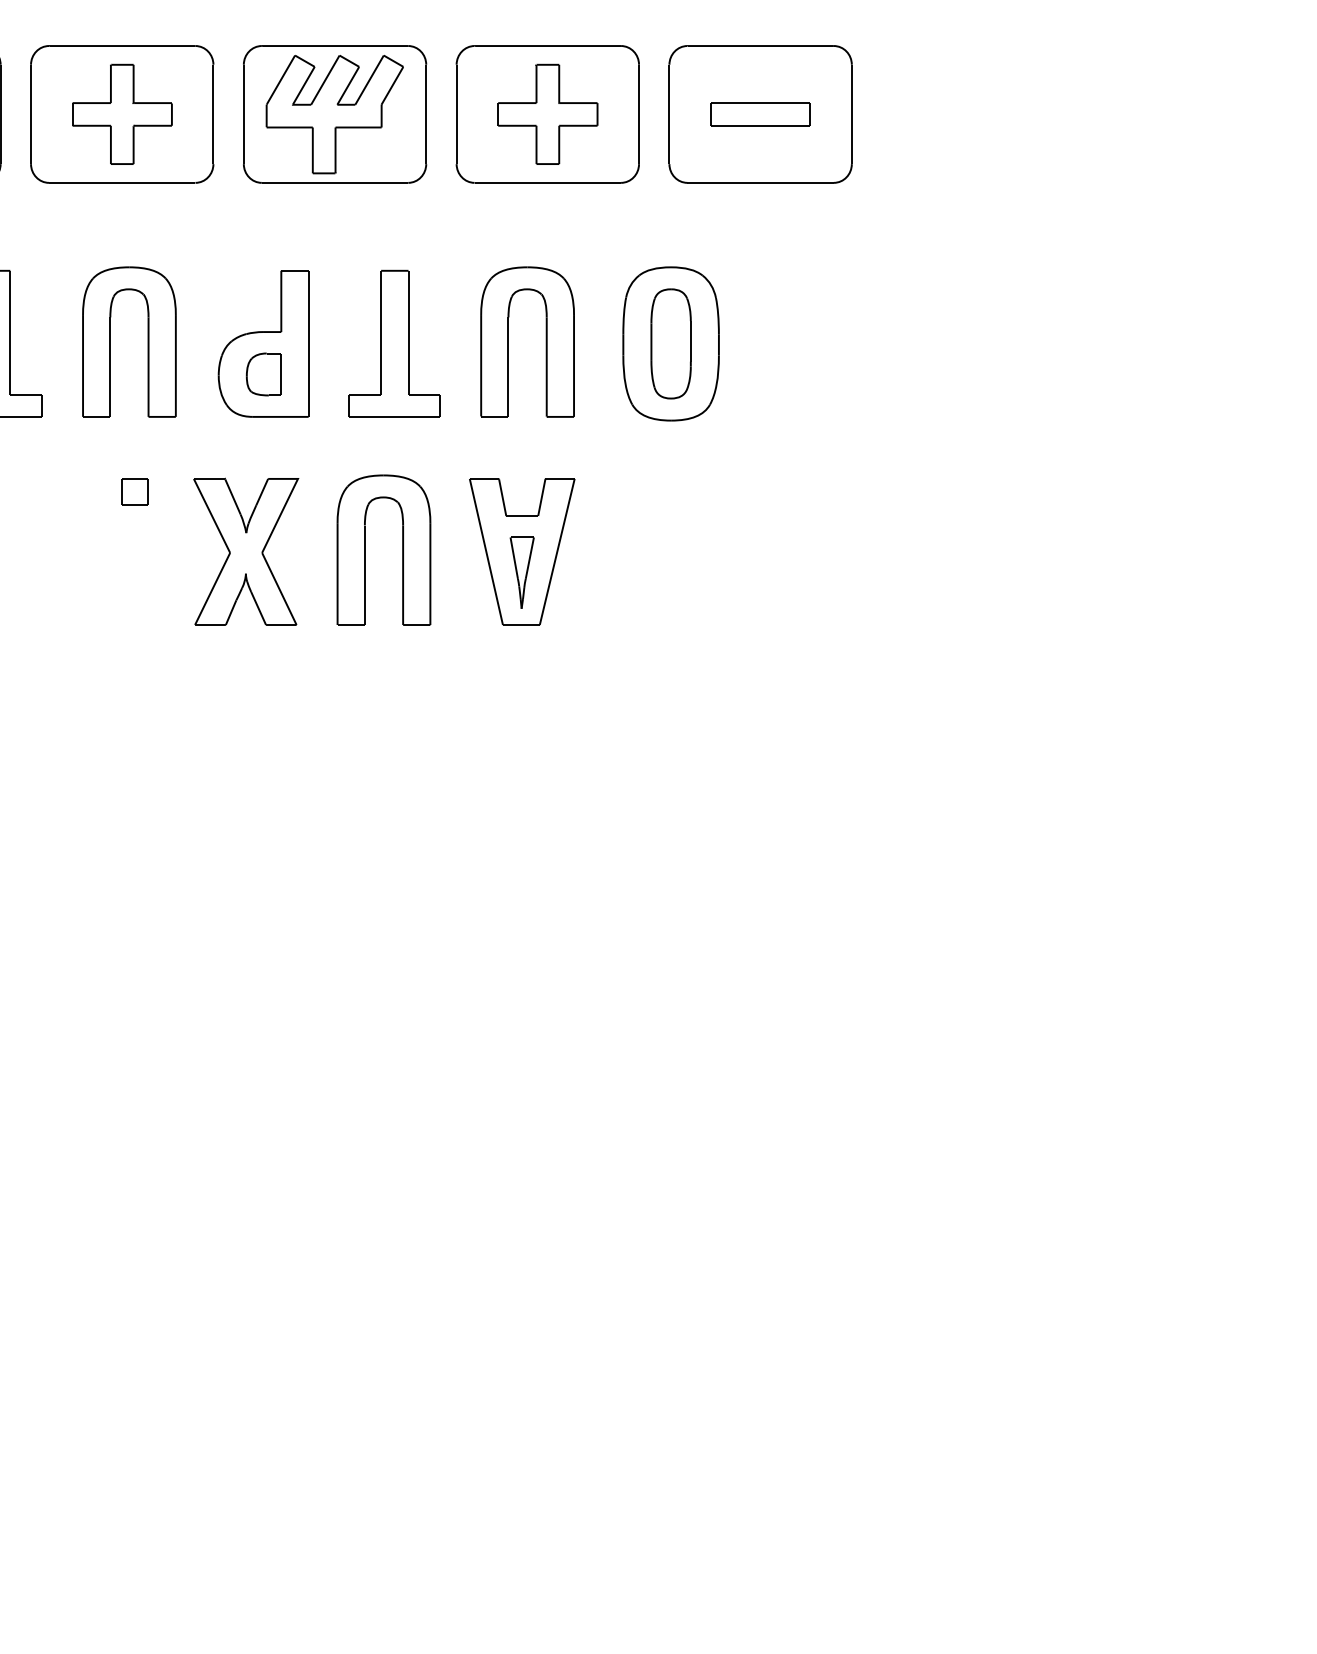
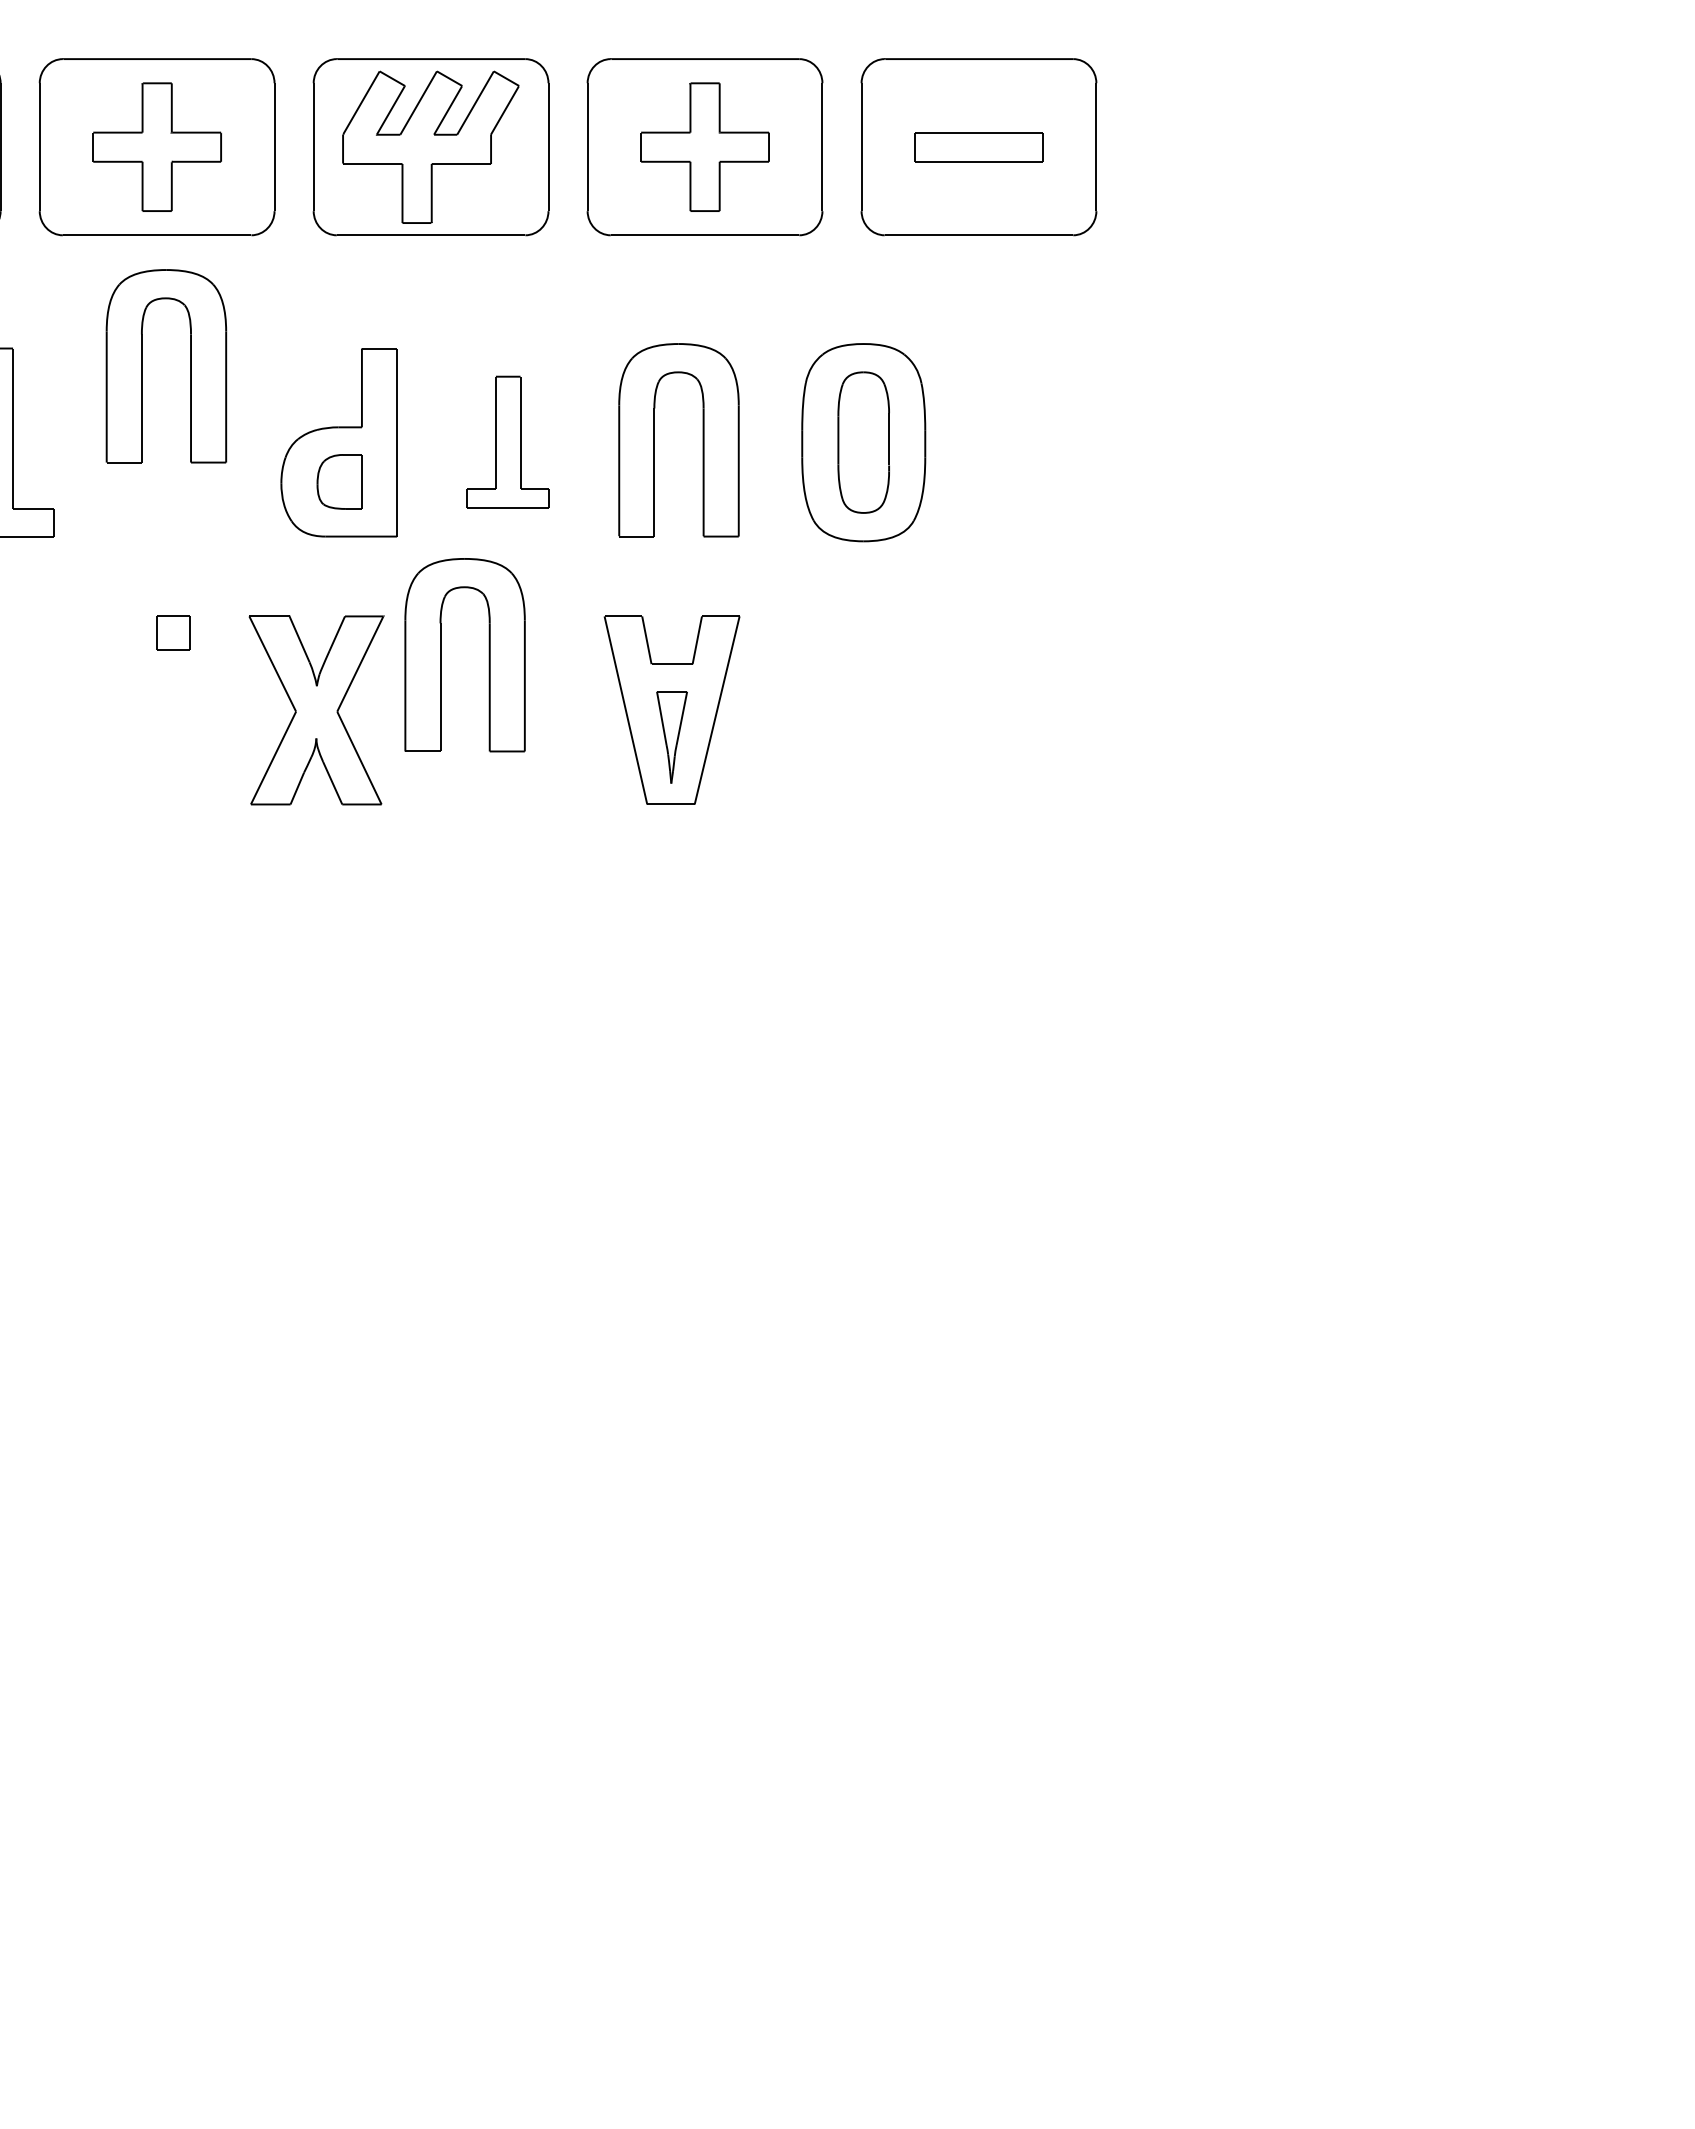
part: (110, 342) -> (142, 366), moved
part: (395, 343) -> (508, 442), size x0.7
part: (365, 550) -> (441, 655), moved

